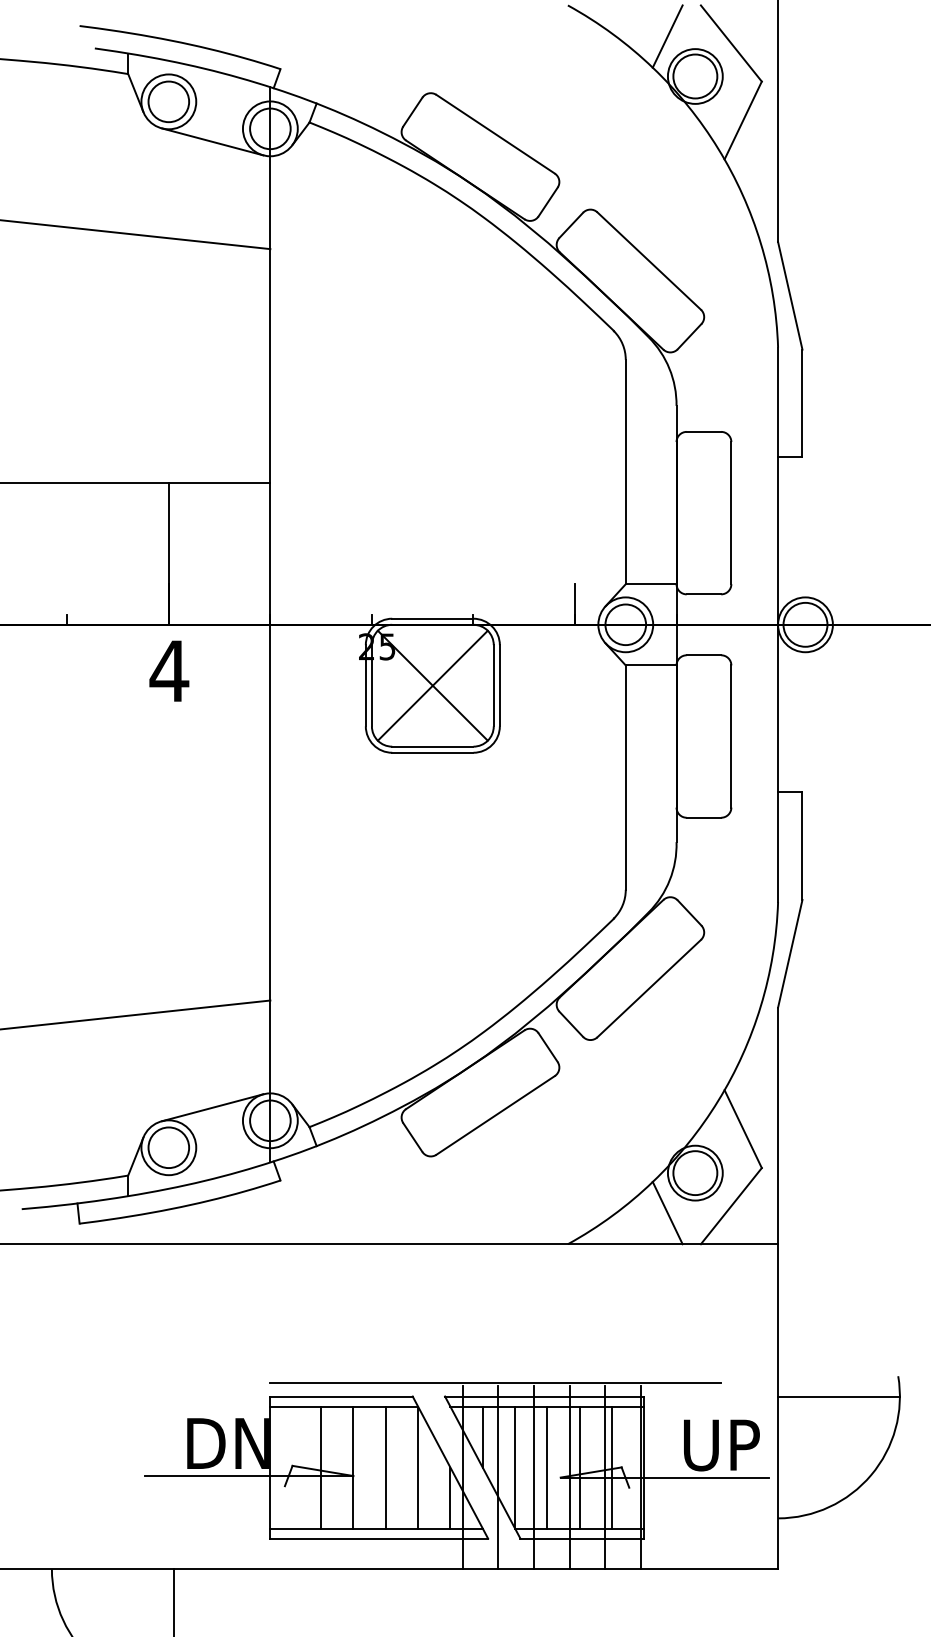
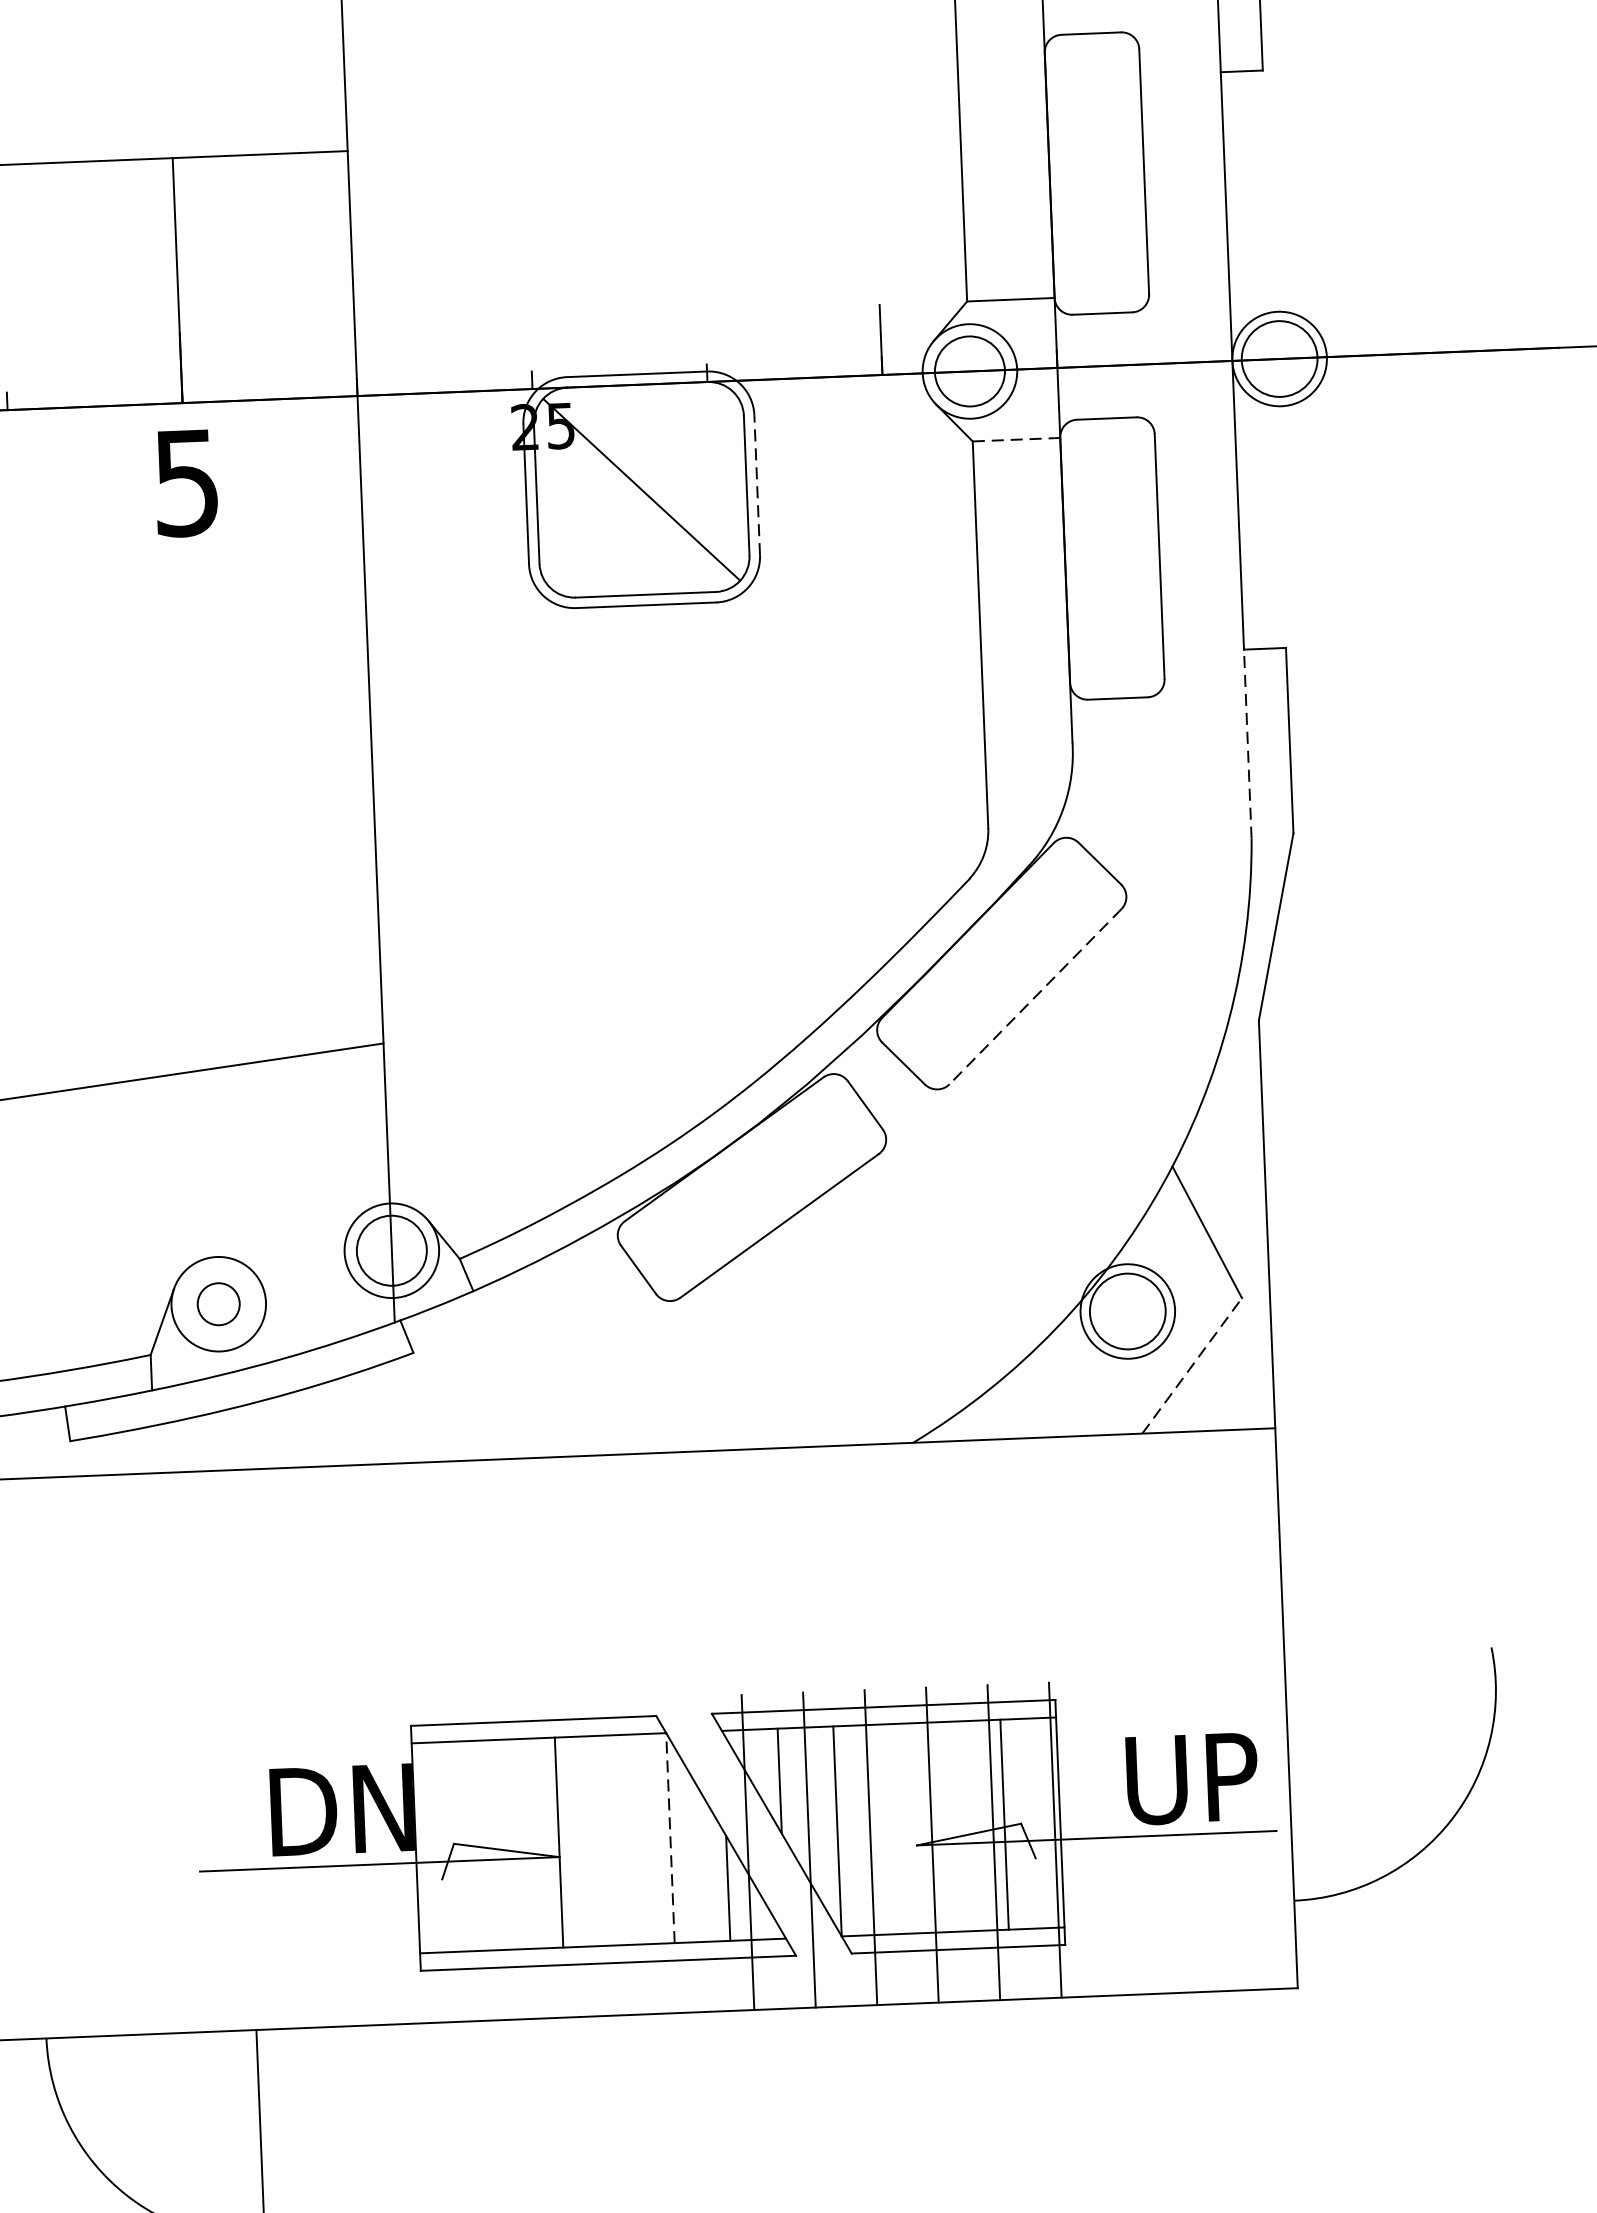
line: (651, 665) -> (1017, 439), solid -> dashed
text: (169, 671) -> (186, 483), 4 -> 5
line: (432, 685) -> (641, 489), removed
line: (499, 685) -> (756, 484), solid -> dashed
line: (778, 847) -> (1248, 744), solid -> dashed
line: (648, 988) -> (1034, 996), solid -> dashed
line: (212, 1107) -> (291, 1231), removed
circle: (168, 1147) -> (218, 1303), size x0.6
line: (731, 1206) -> (1192, 1366), solid -> dashed
line: (667, 1212) -> (1082, 1381), removed
line: (495, 1383) -> (797, 1687), removed
line: (838, 1396) -> (1389, 1686), removed
line: (321, 1467) -> (503, 1844), removed
line: (385, 1467) -> (614, 1840), removed
line: (418, 1467) -> (671, 1837), solid -> dashed
line: (547, 1467) -> (893, 1828), removed
line: (579, 1467) -> (948, 1826), removed

